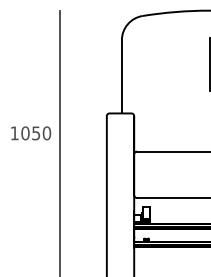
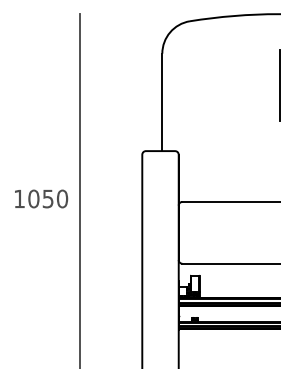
text: (31, 133) -> (41, 199), moved

